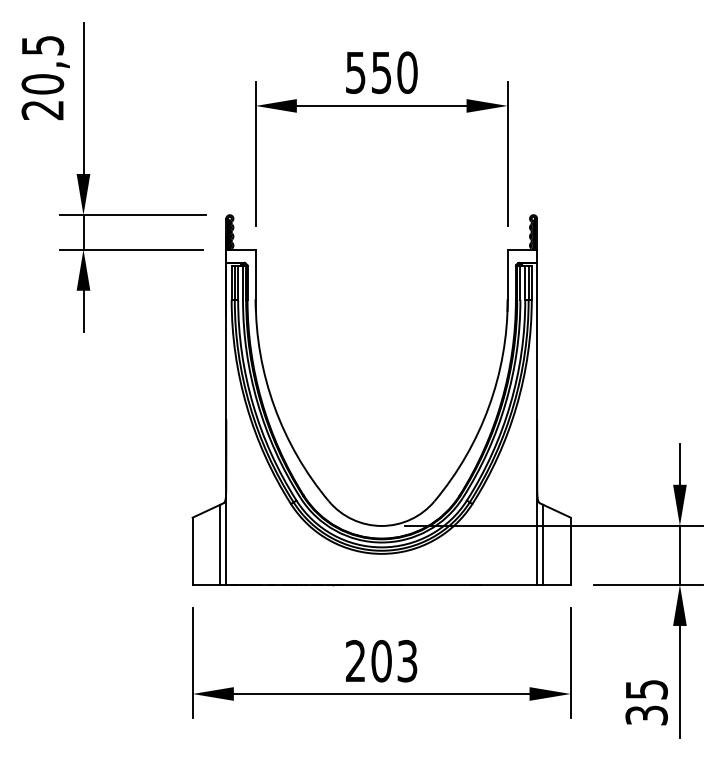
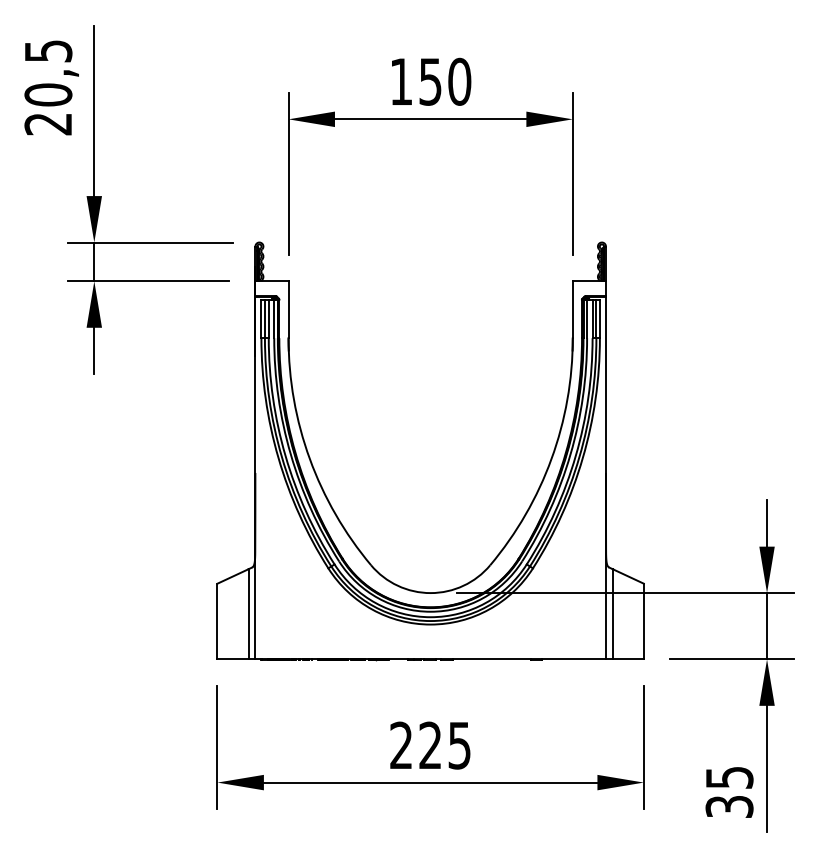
text: (355, 72) -> (401, 81), 550 -> 150
text: (393, 661) -> (444, 745), 203 -> 225

